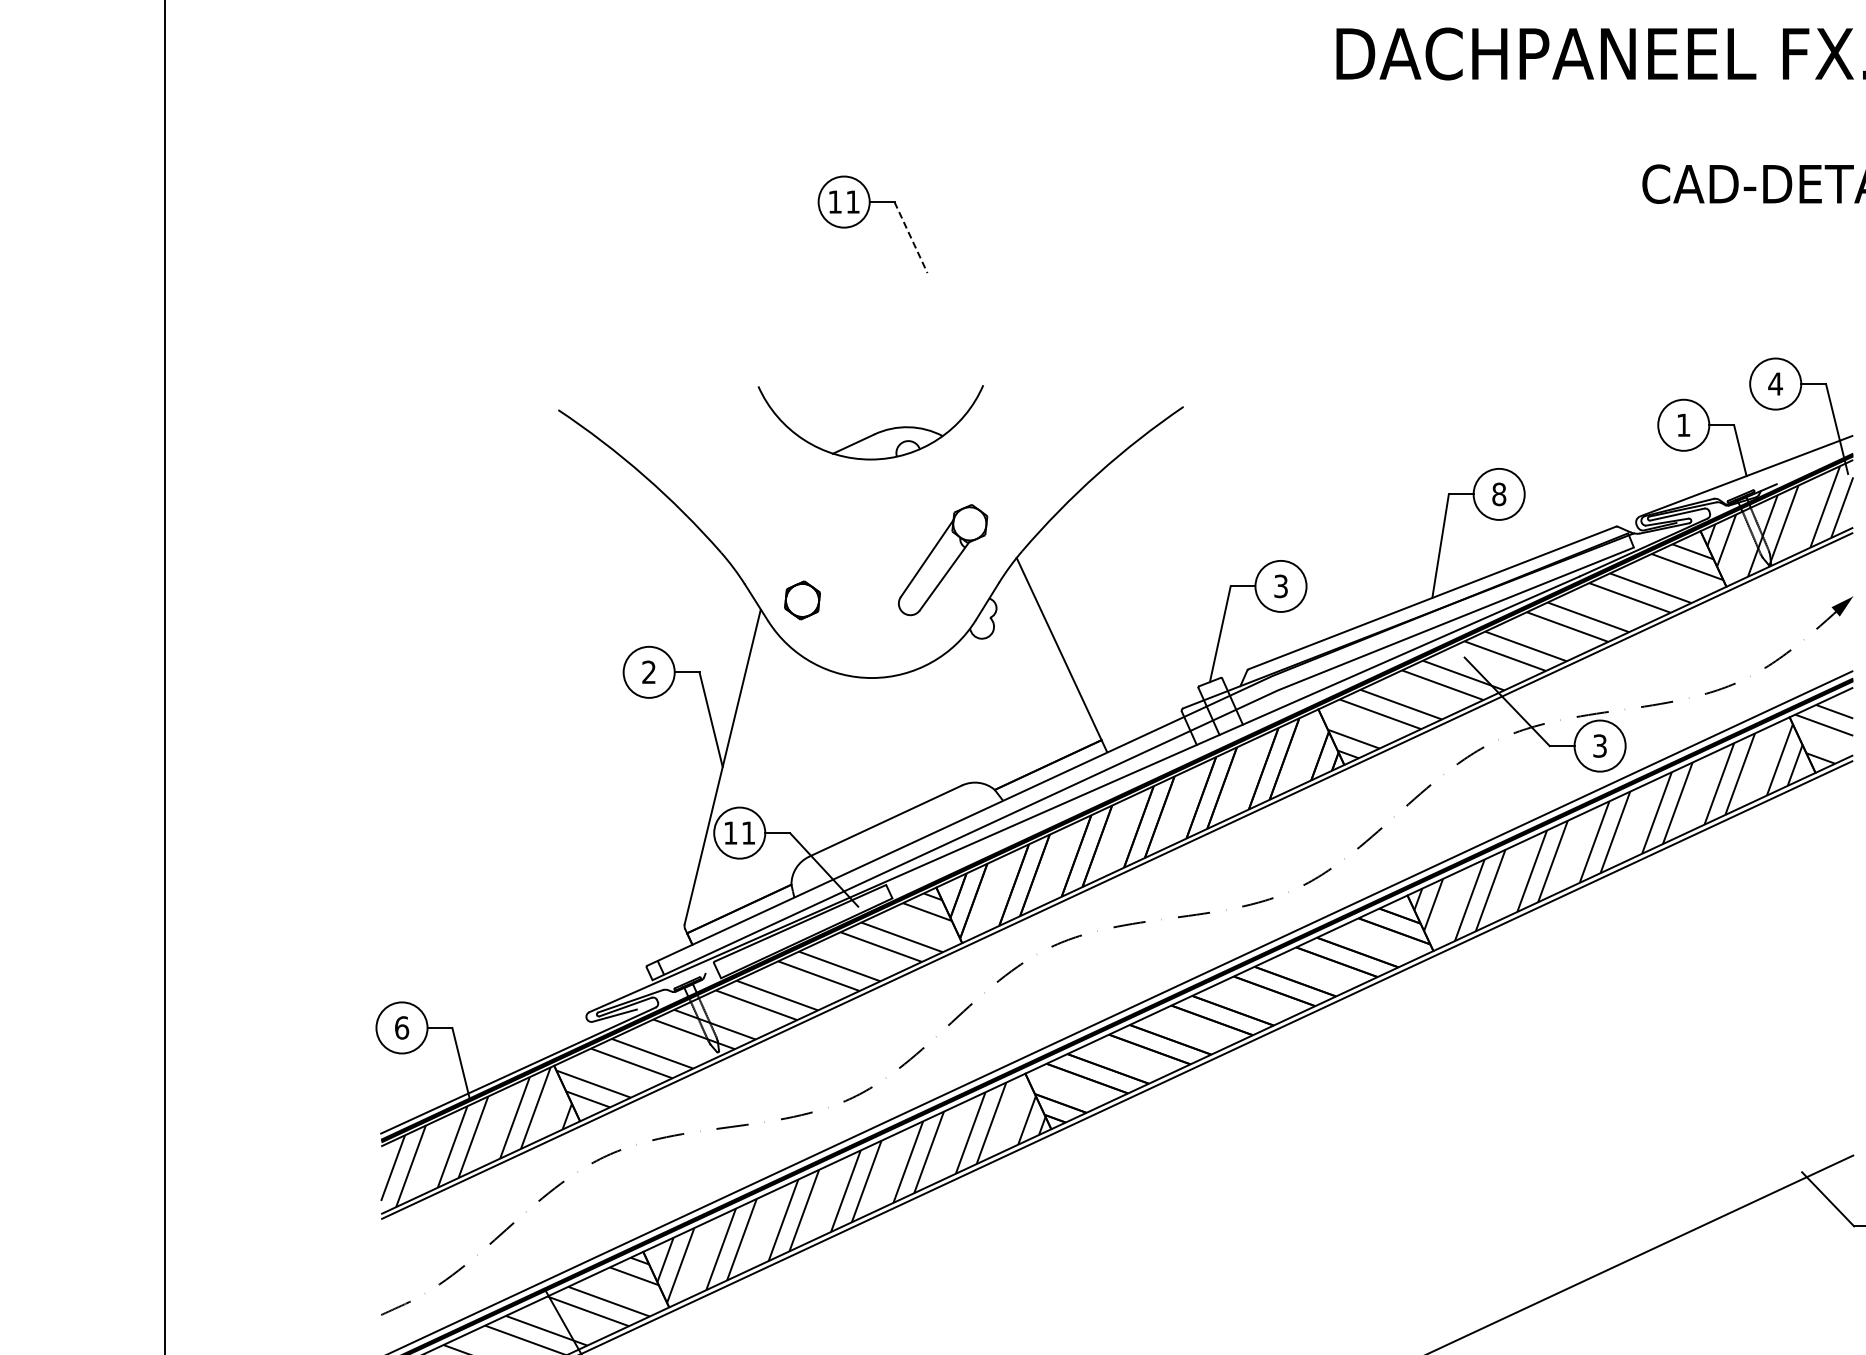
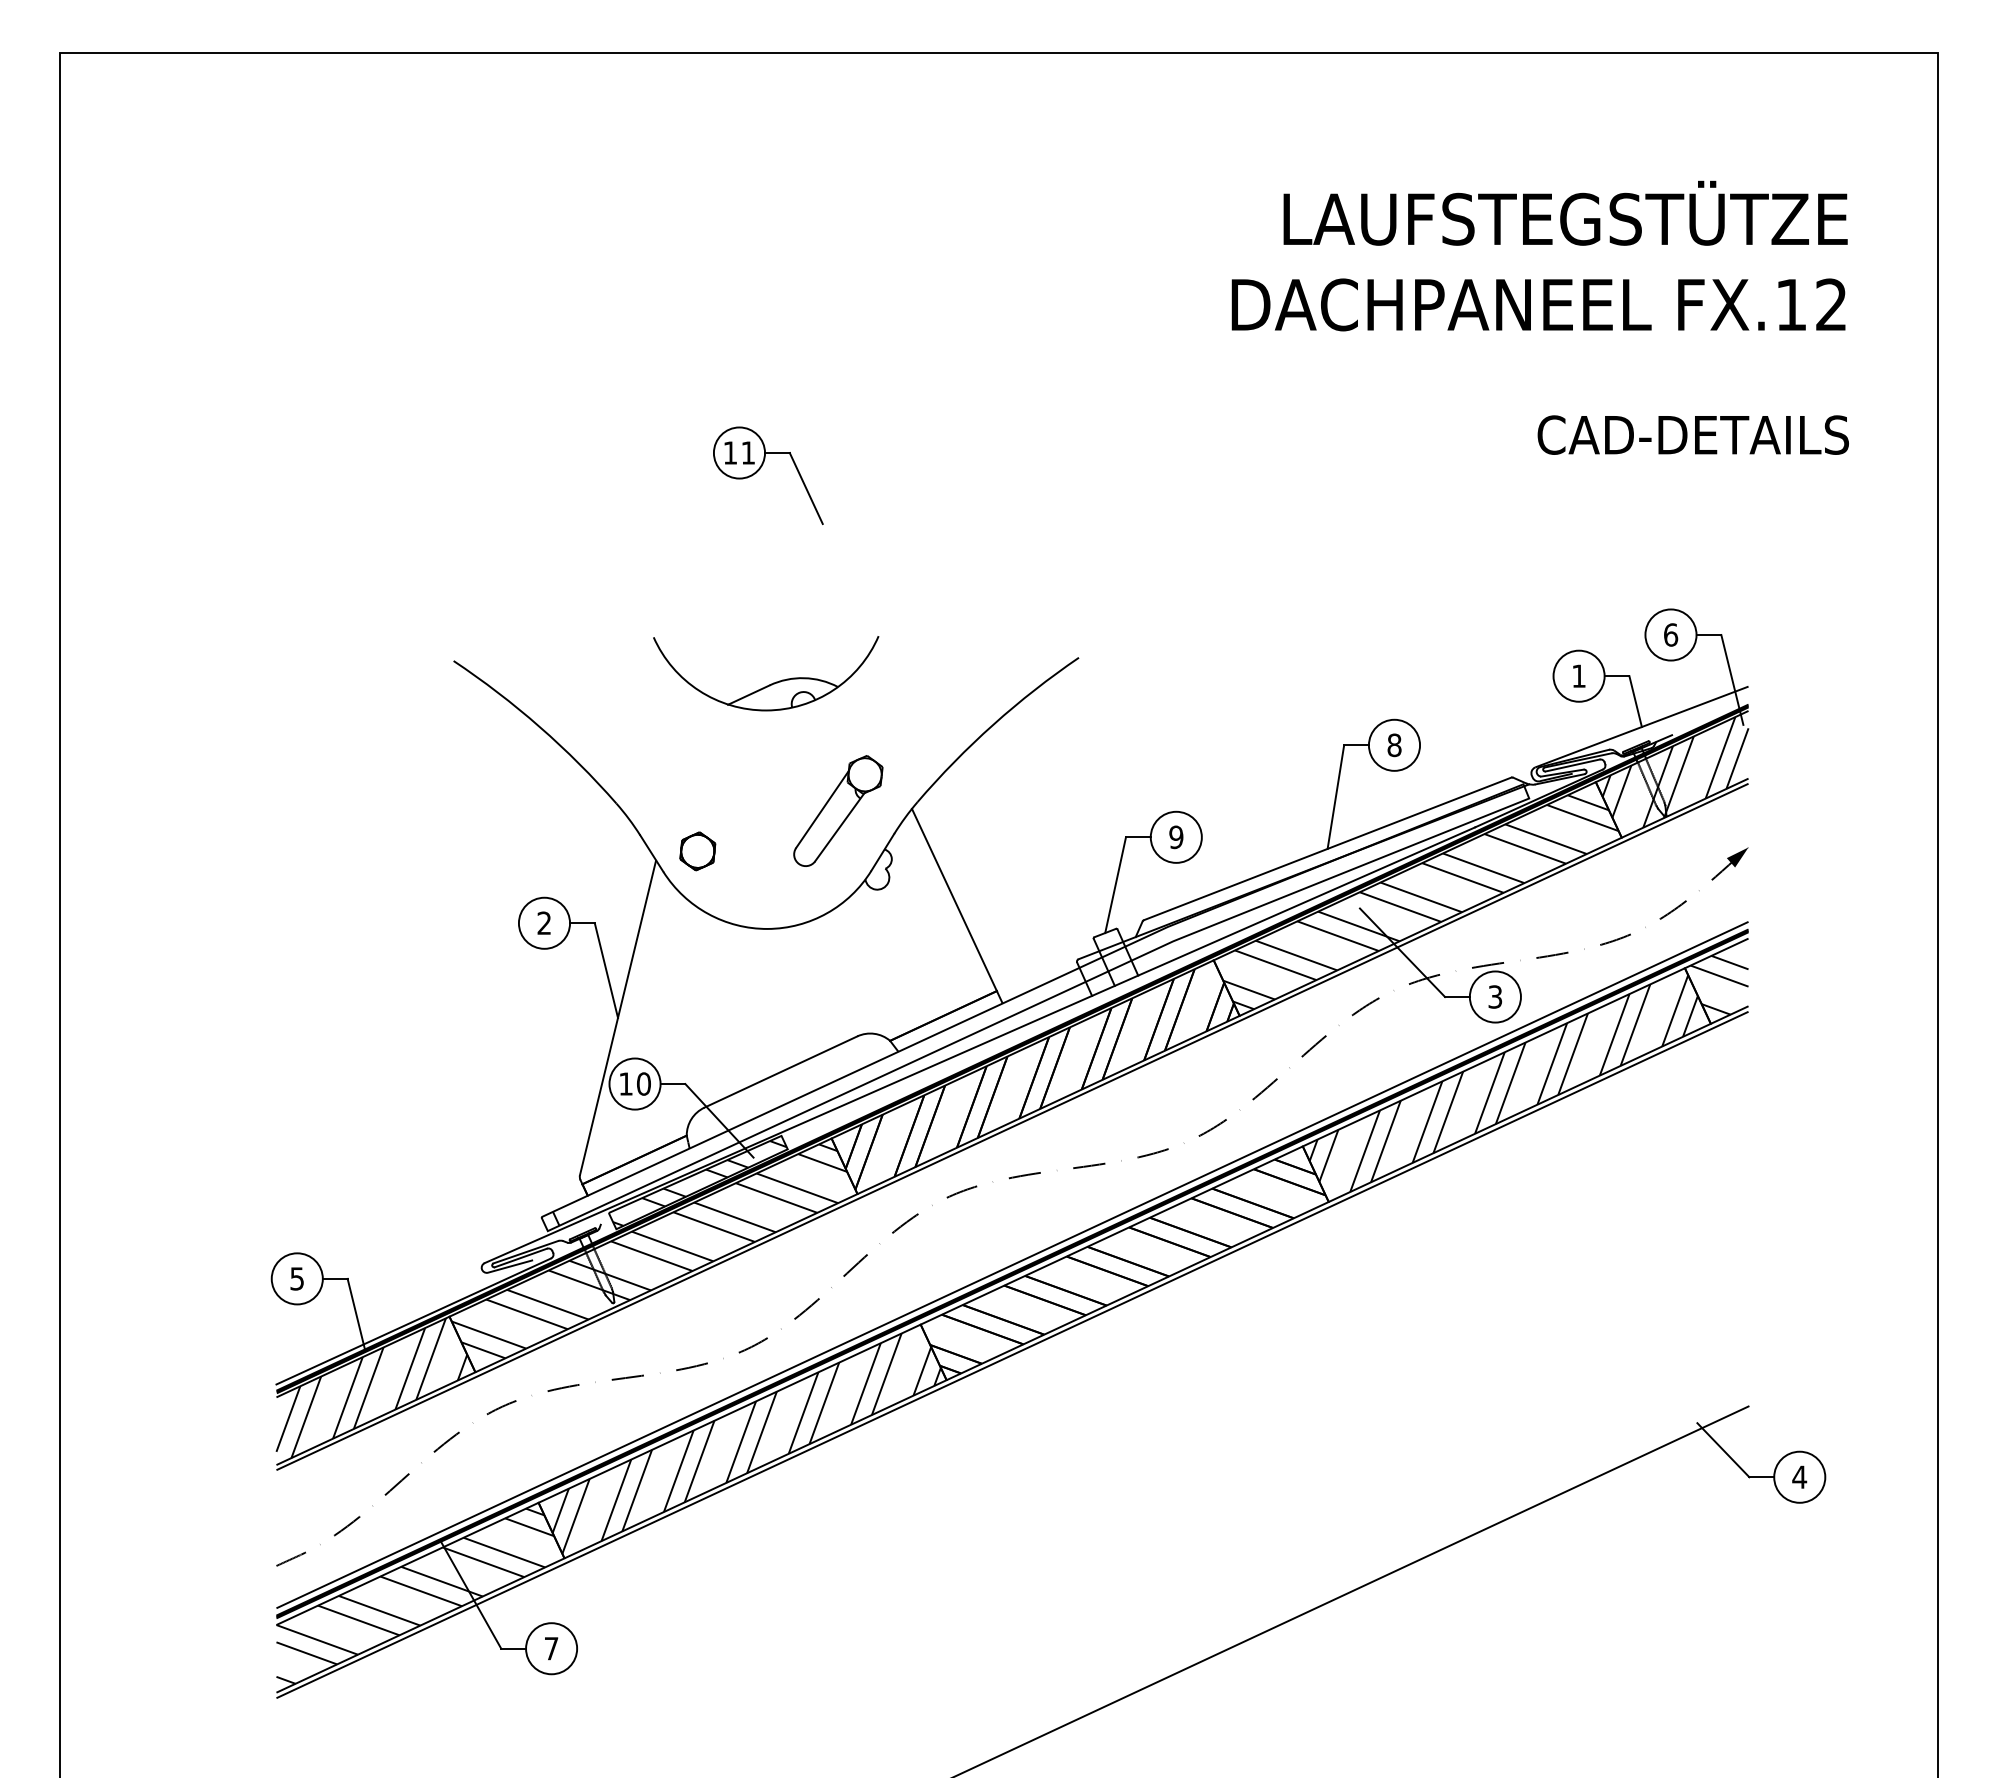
line: (911, 237) -> (806, 488), dashed -> solid
text: (1775, 383) -> (1670, 634), 4 -> 6
text: (1281, 585) -> (1176, 836), 3 -> 9
text: (748, 832) -> (643, 1083), 11 -> 10
hatch: (804, 932) -> (699, 1183), added
text: (402, 1027) -> (297, 1278), 6 -> 5

